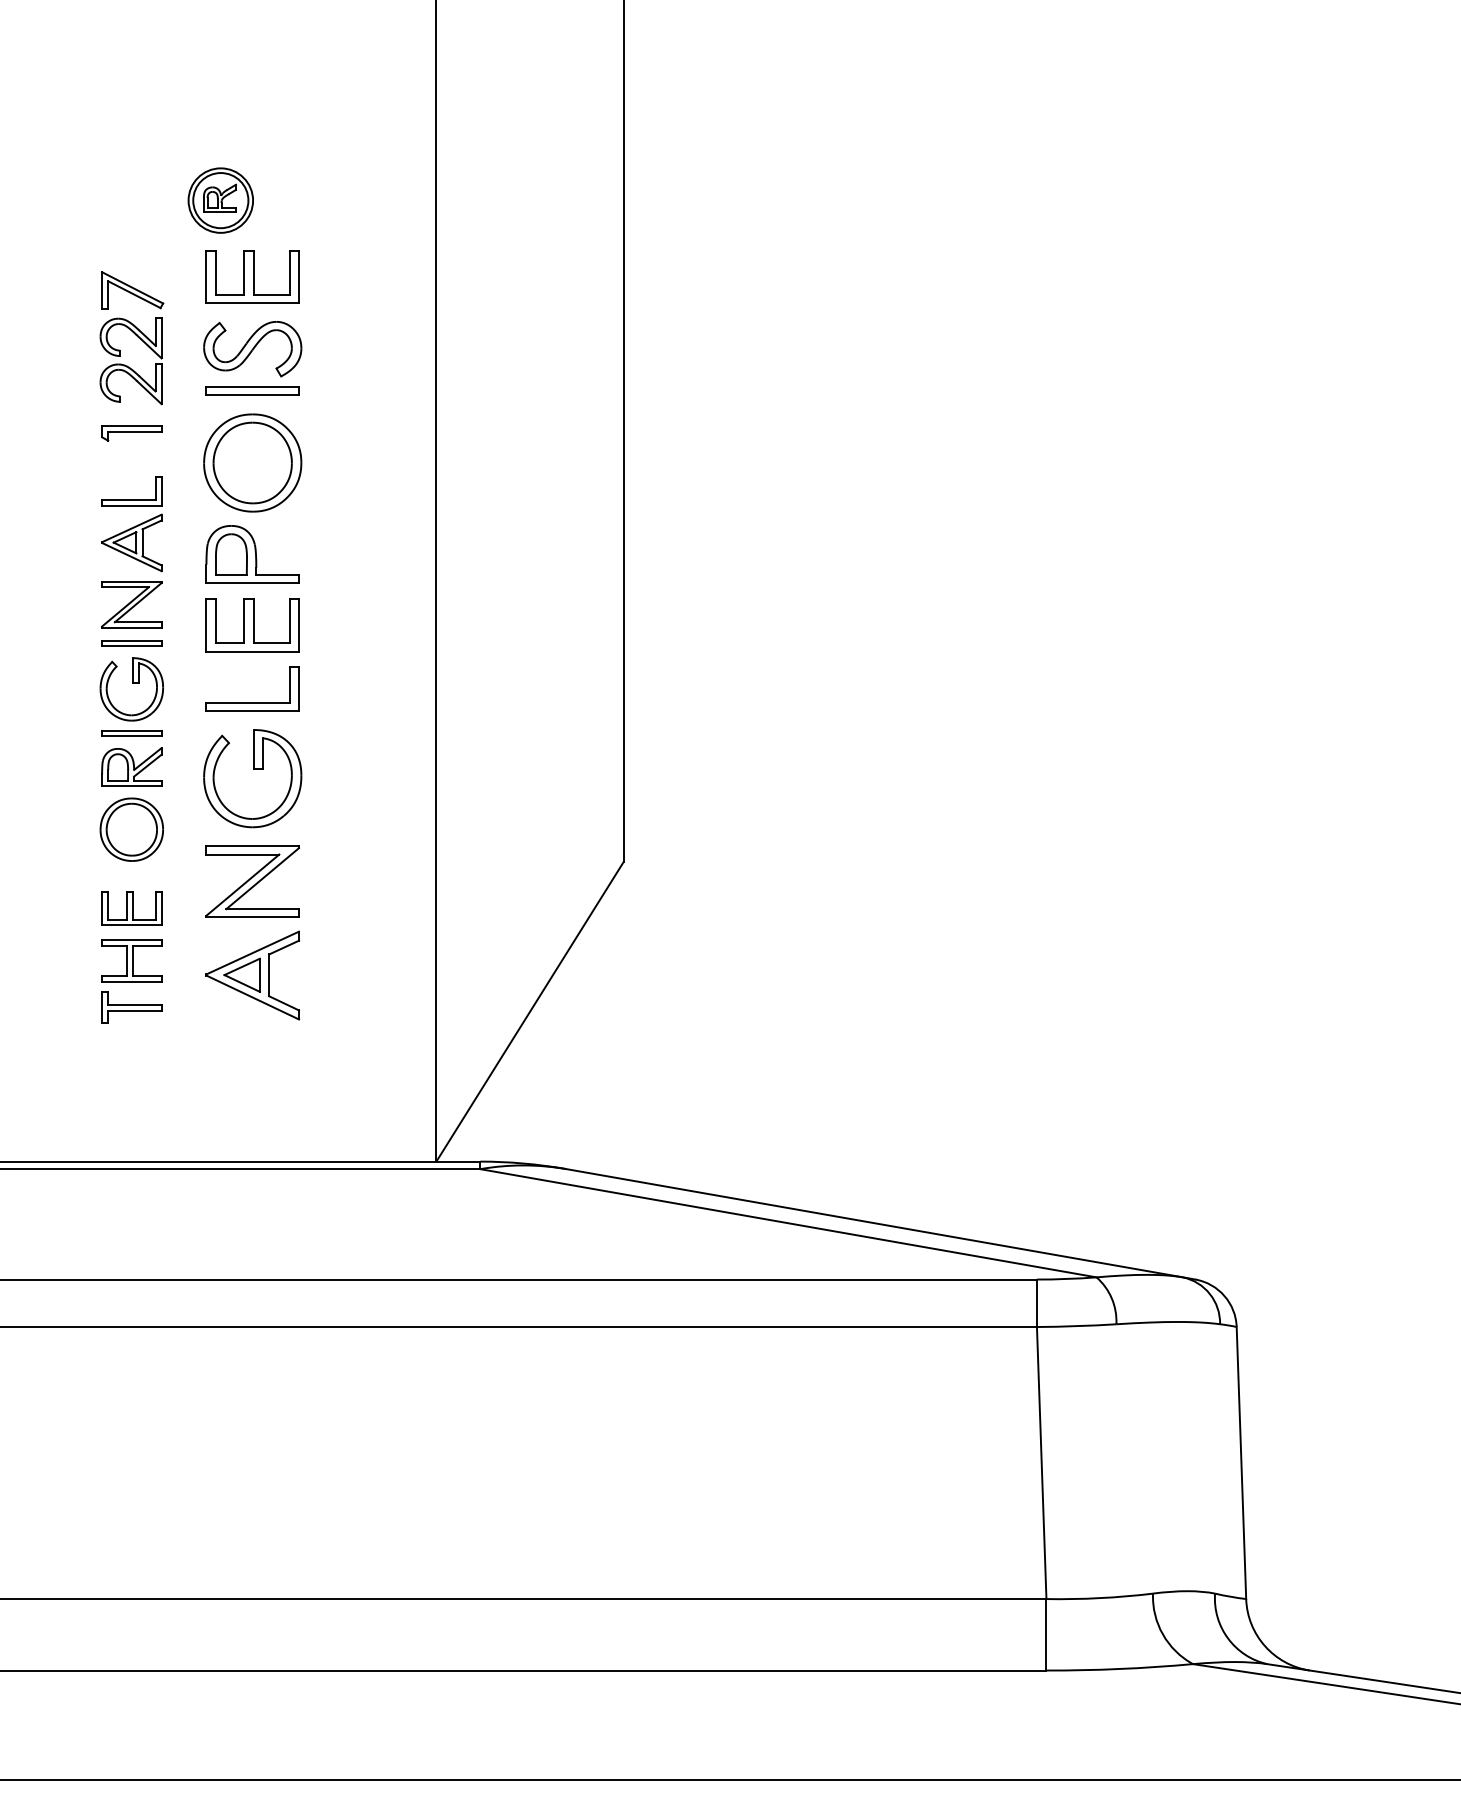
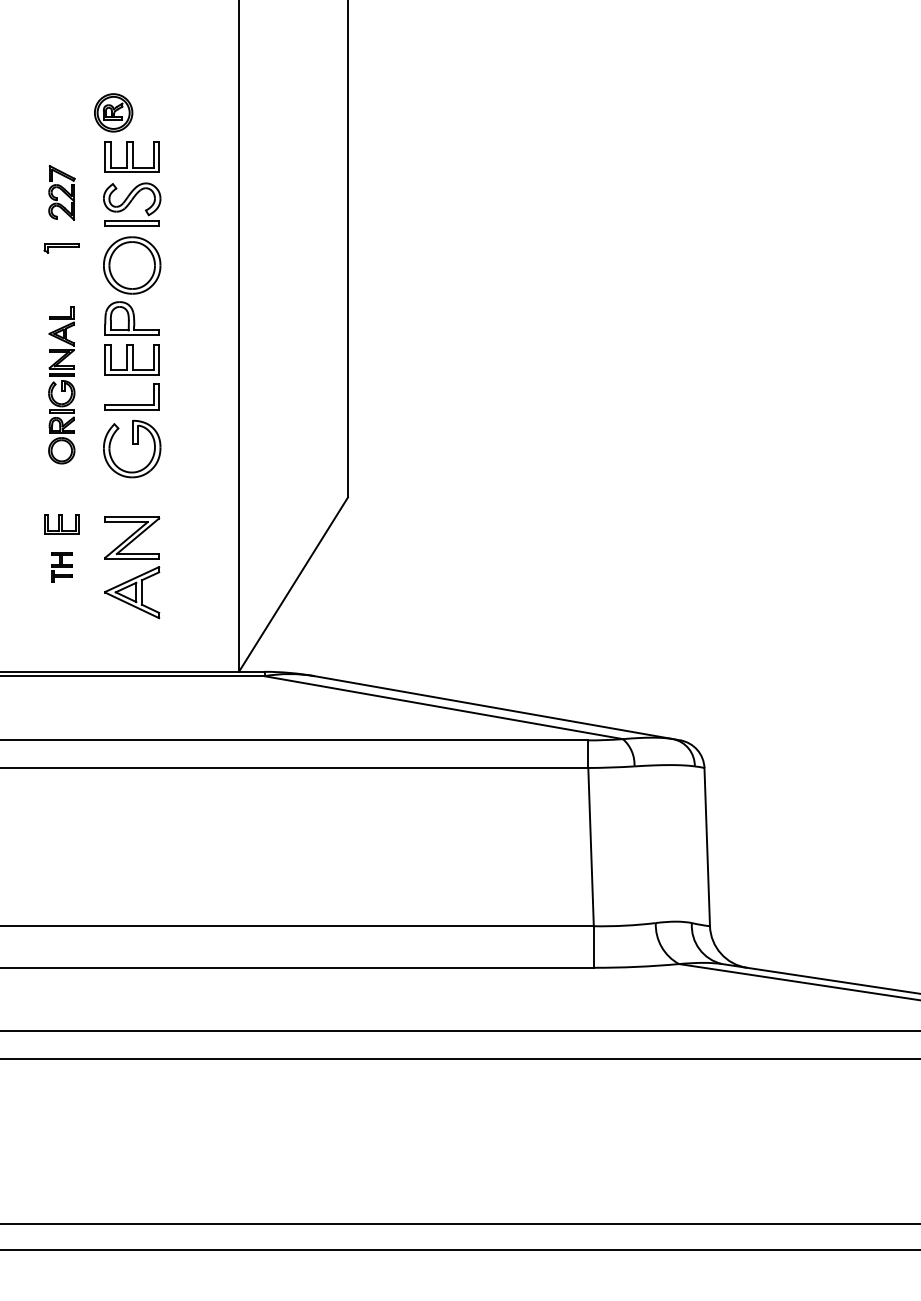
part: (131, 337) -> (61, 192), size x0.7
part: (131, 669) -> (61, 385), size x0.7
part: (253, 918) -> (132, 559), moved
part: (131, 980) -> (61, 566), size x0.6

